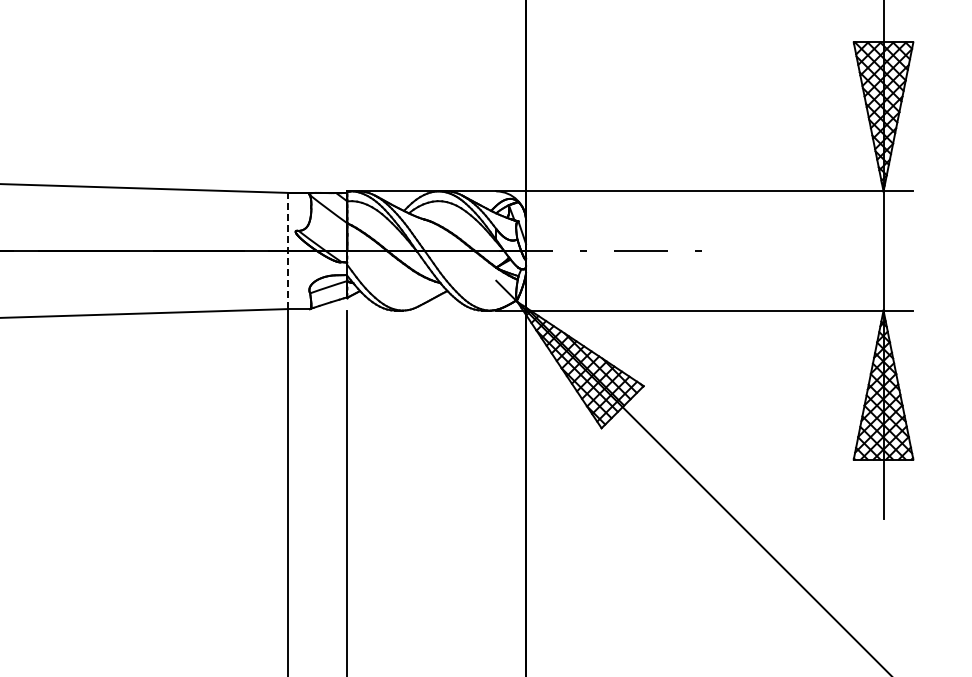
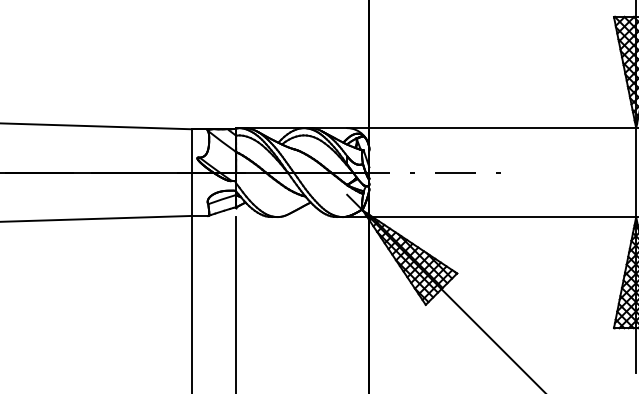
line: (287, 250) -> (191, 172), dashed -> solid

